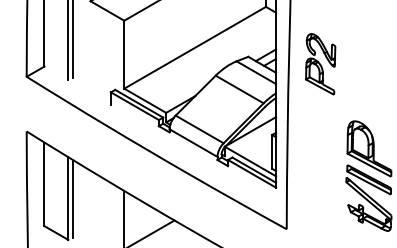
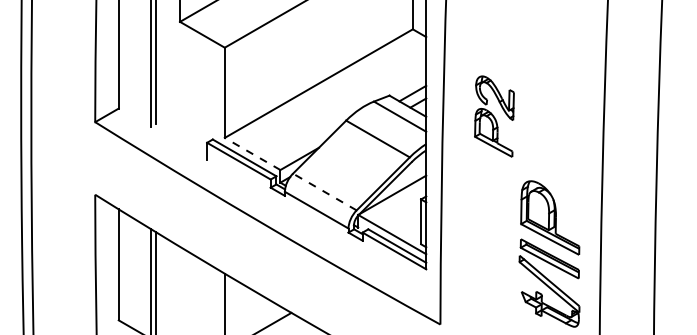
part: (320, 64) -> (494, 116), moved
line: (145, 100) -> (252, 153), solid -> dashed
line: (199, 129) -> (324, 192), solid -> dashed

